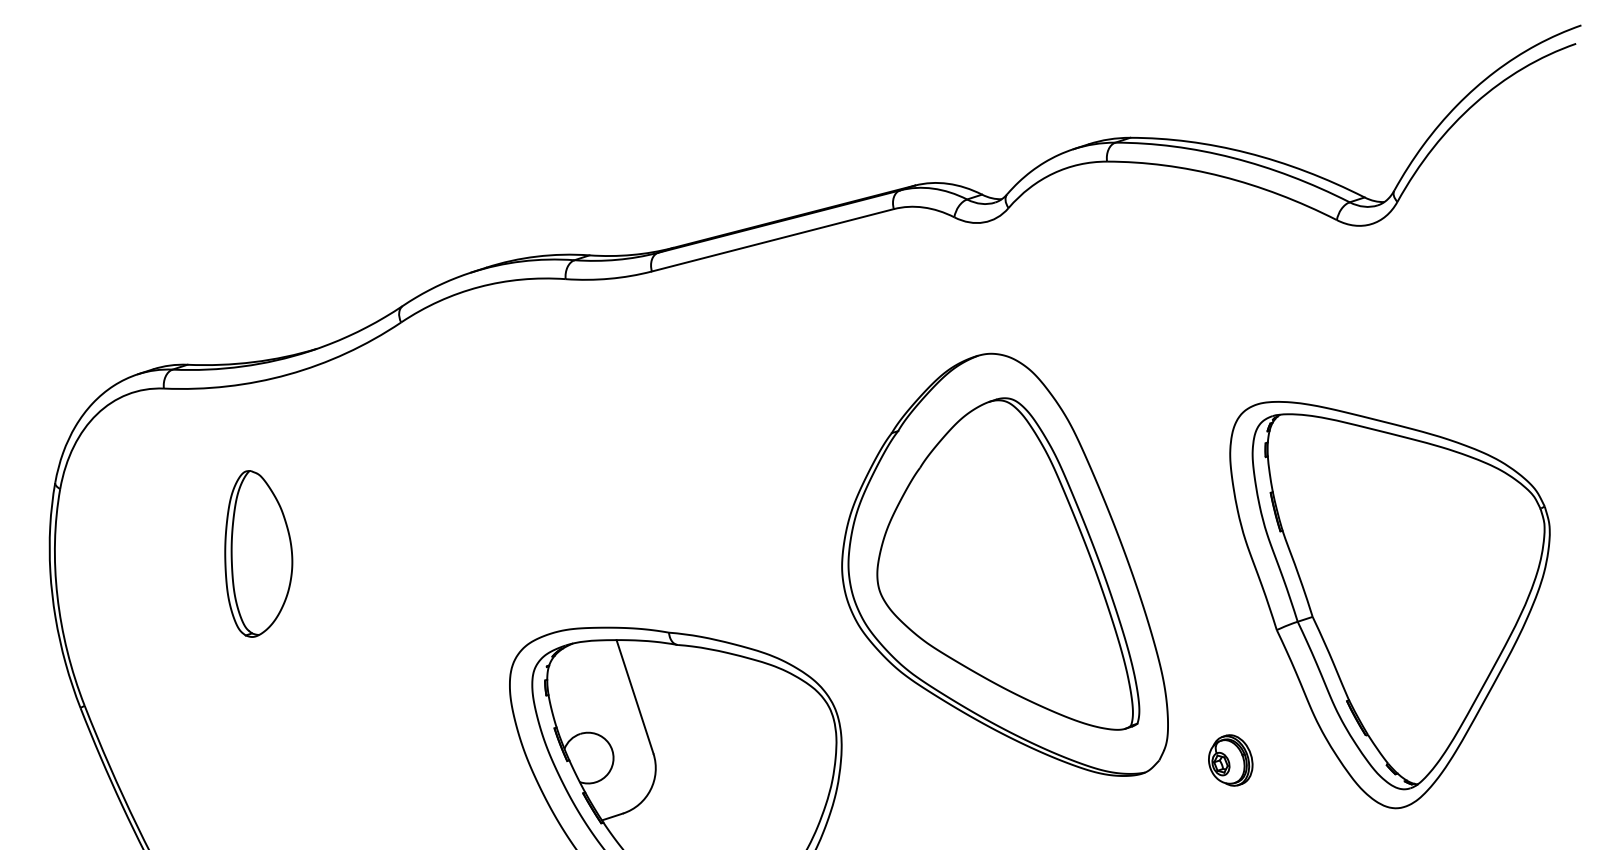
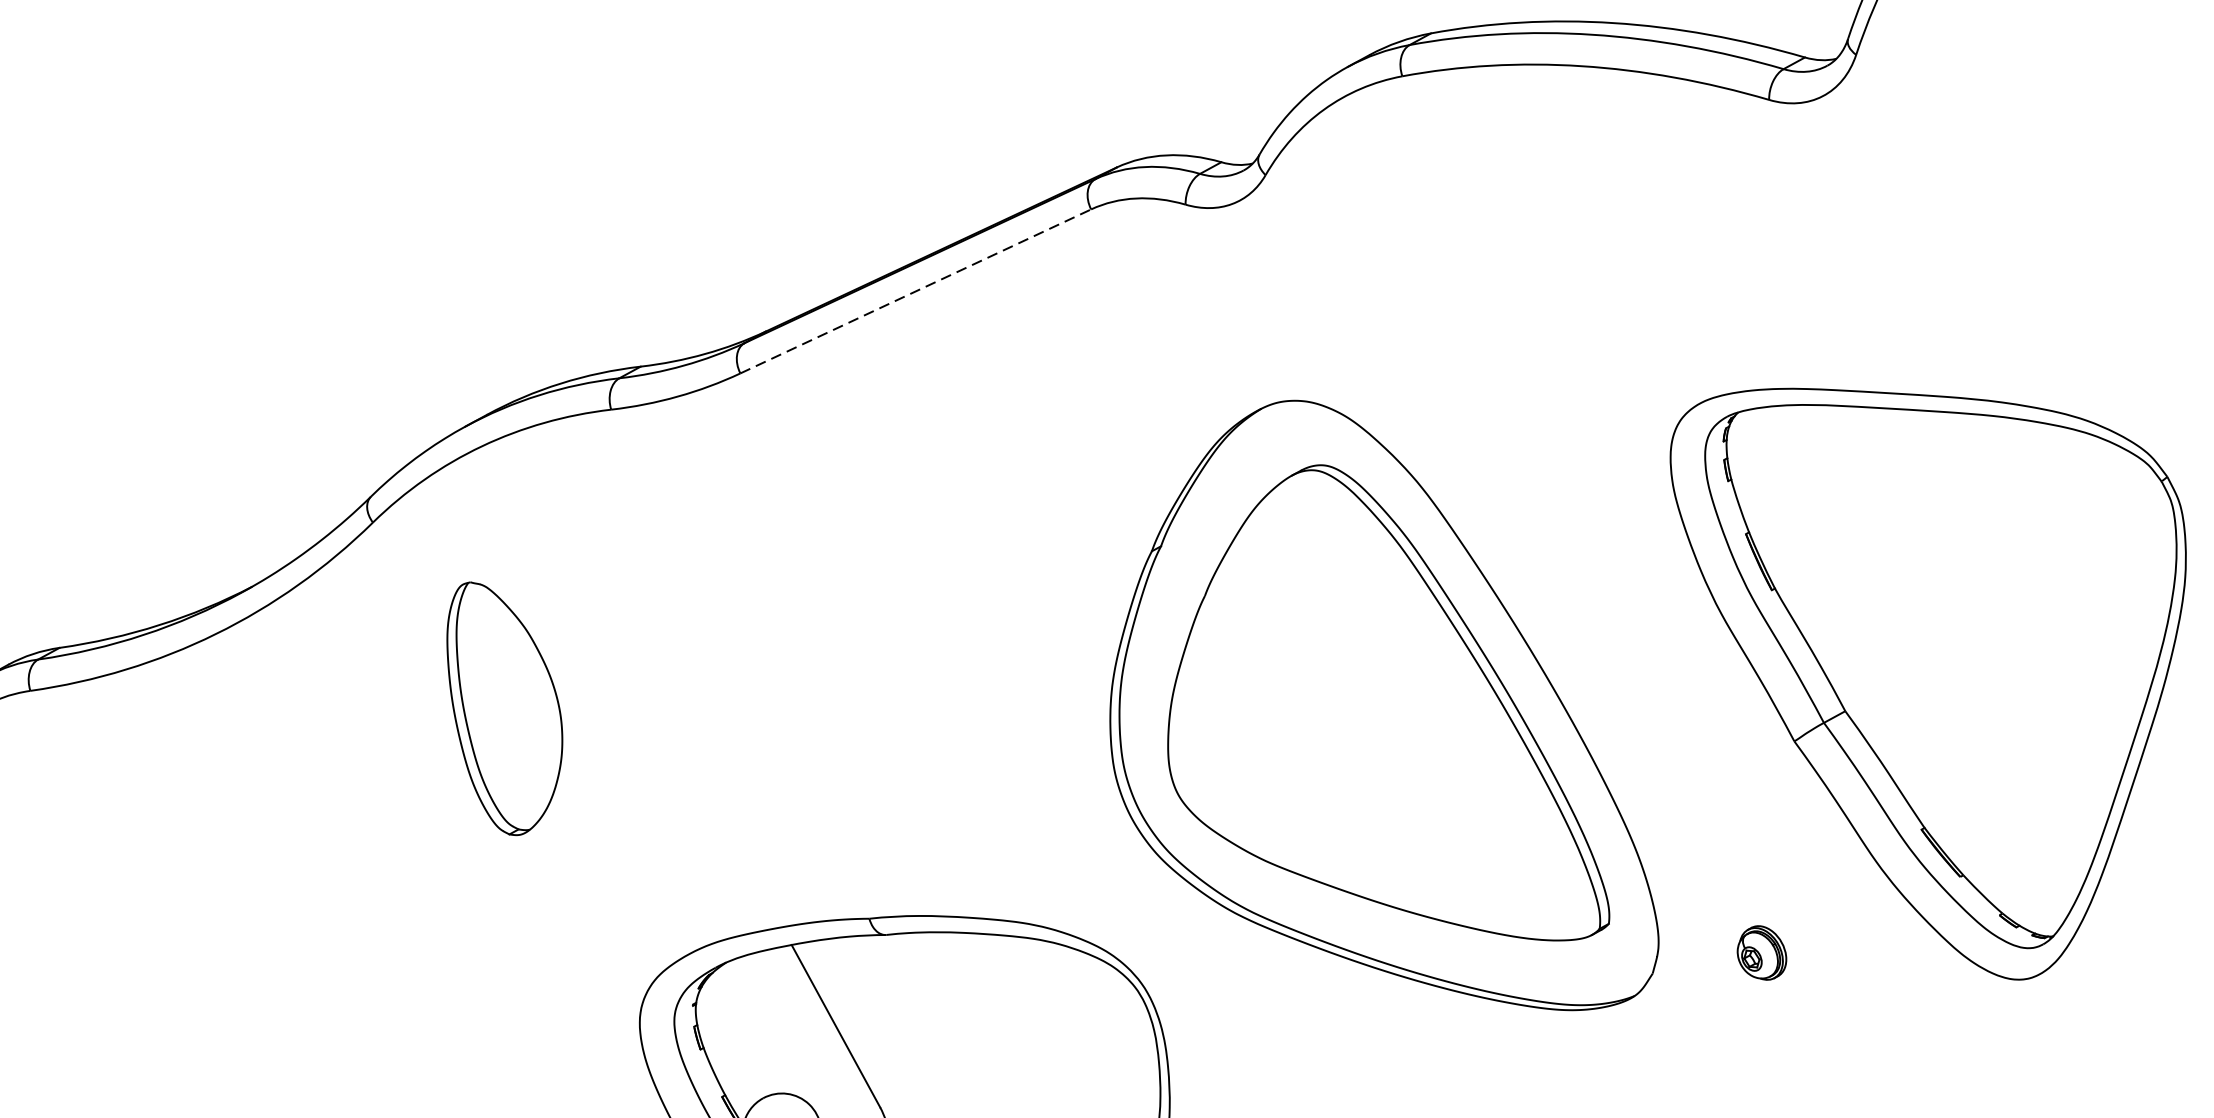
line: (772, 240) -> (915, 291), solid -> dashed
part: (258, 553) -> (505, 705), moved
part: (1230, 760) -> (1761, 953), size x0.7

